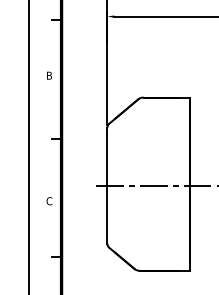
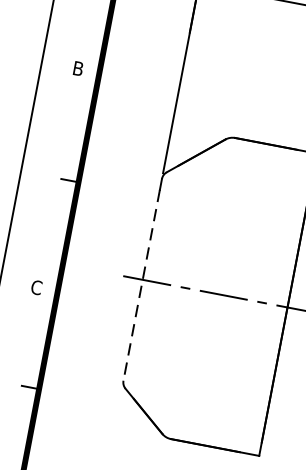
line: (107, 188) -> (142, 284), solid -> dashed

